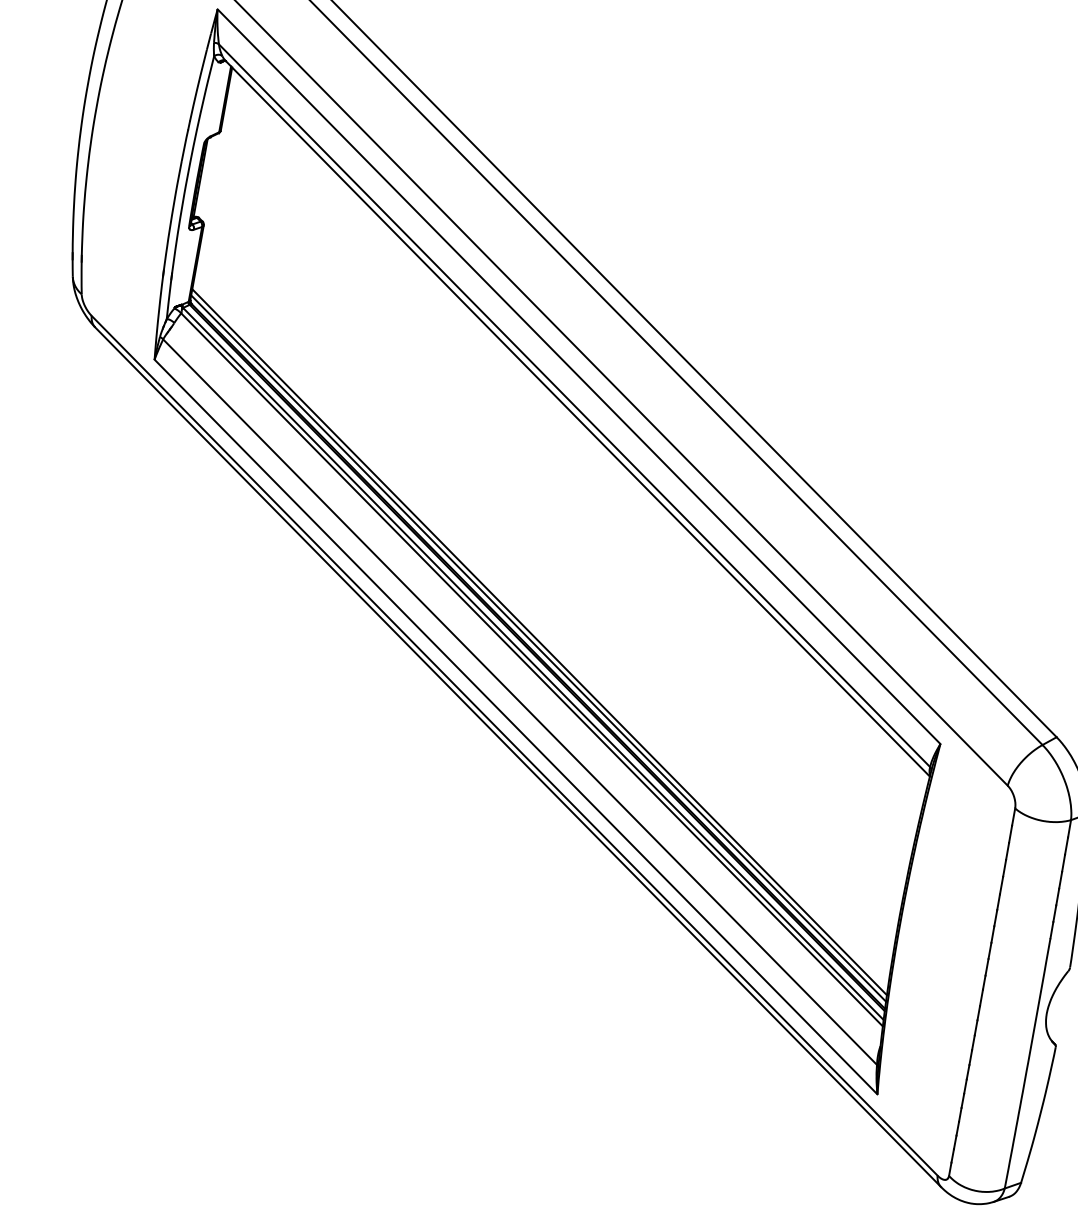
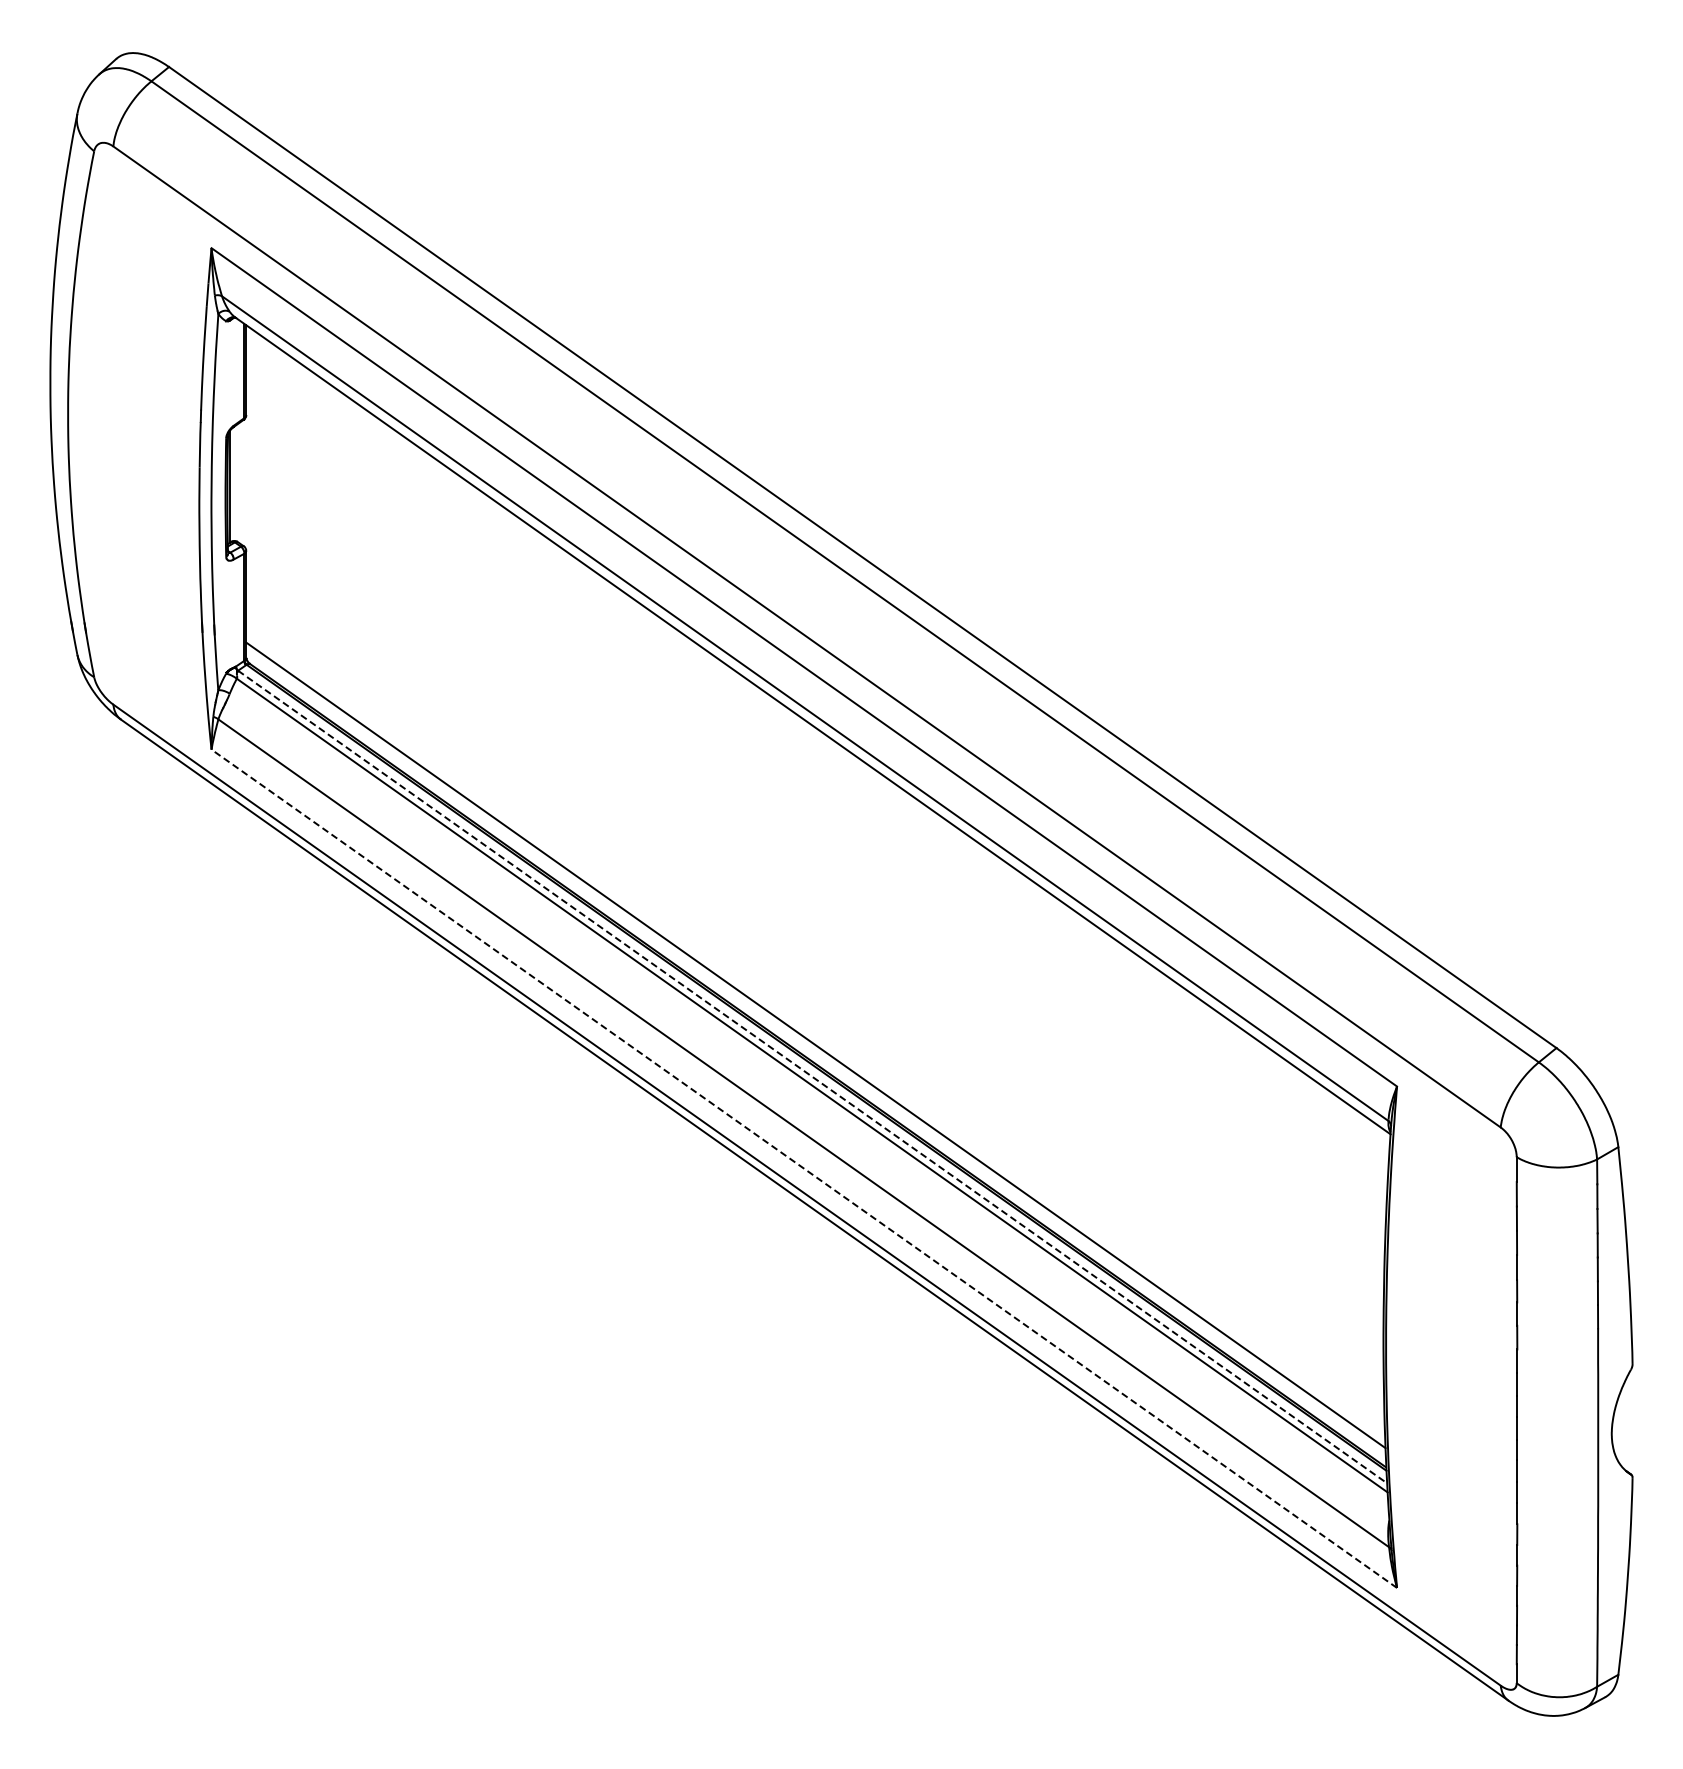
line: (538, 648) -> (815, 1054), removed
line: (533, 664) -> (812, 1077), solid -> dashed
line: (516, 726) -> (804, 1168), solid -> dashed

